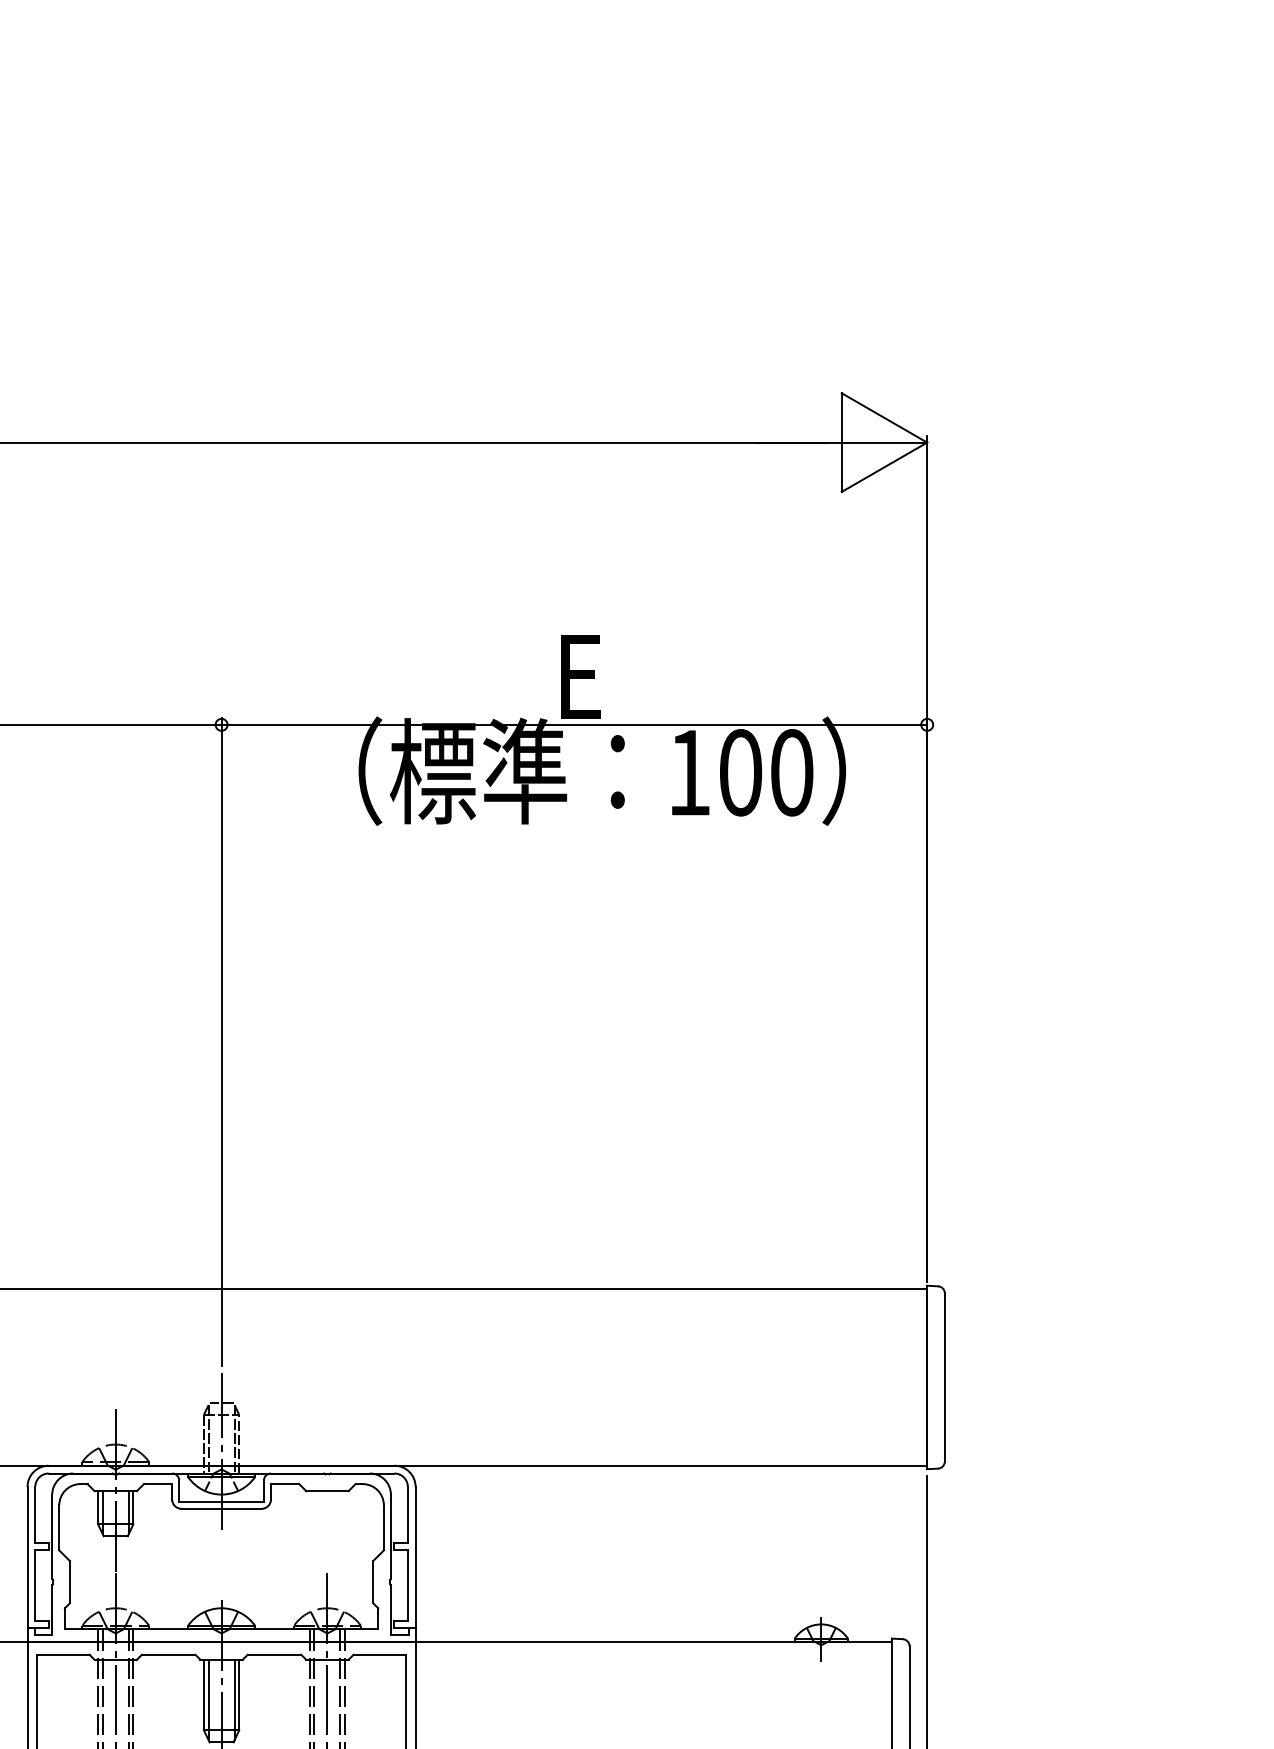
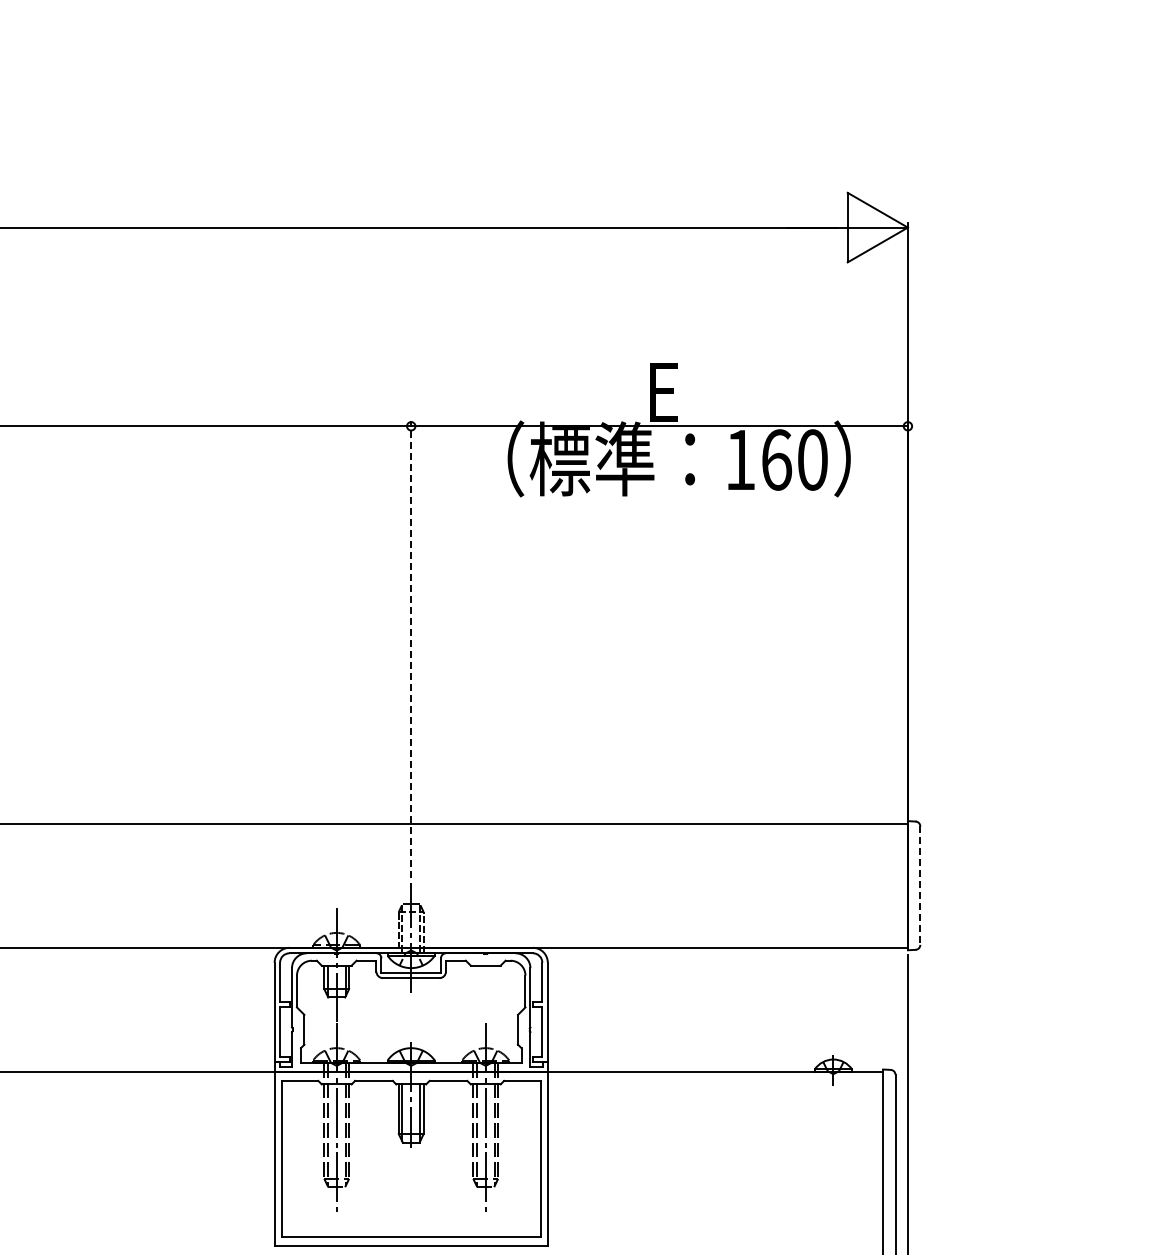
text: (741, 772) -> (777, 459), 100 -> 160
line: (221, 1041) -> (411, 649), solid -> dashed
line: (945, 1378) -> (920, 886), solid -> dashed

